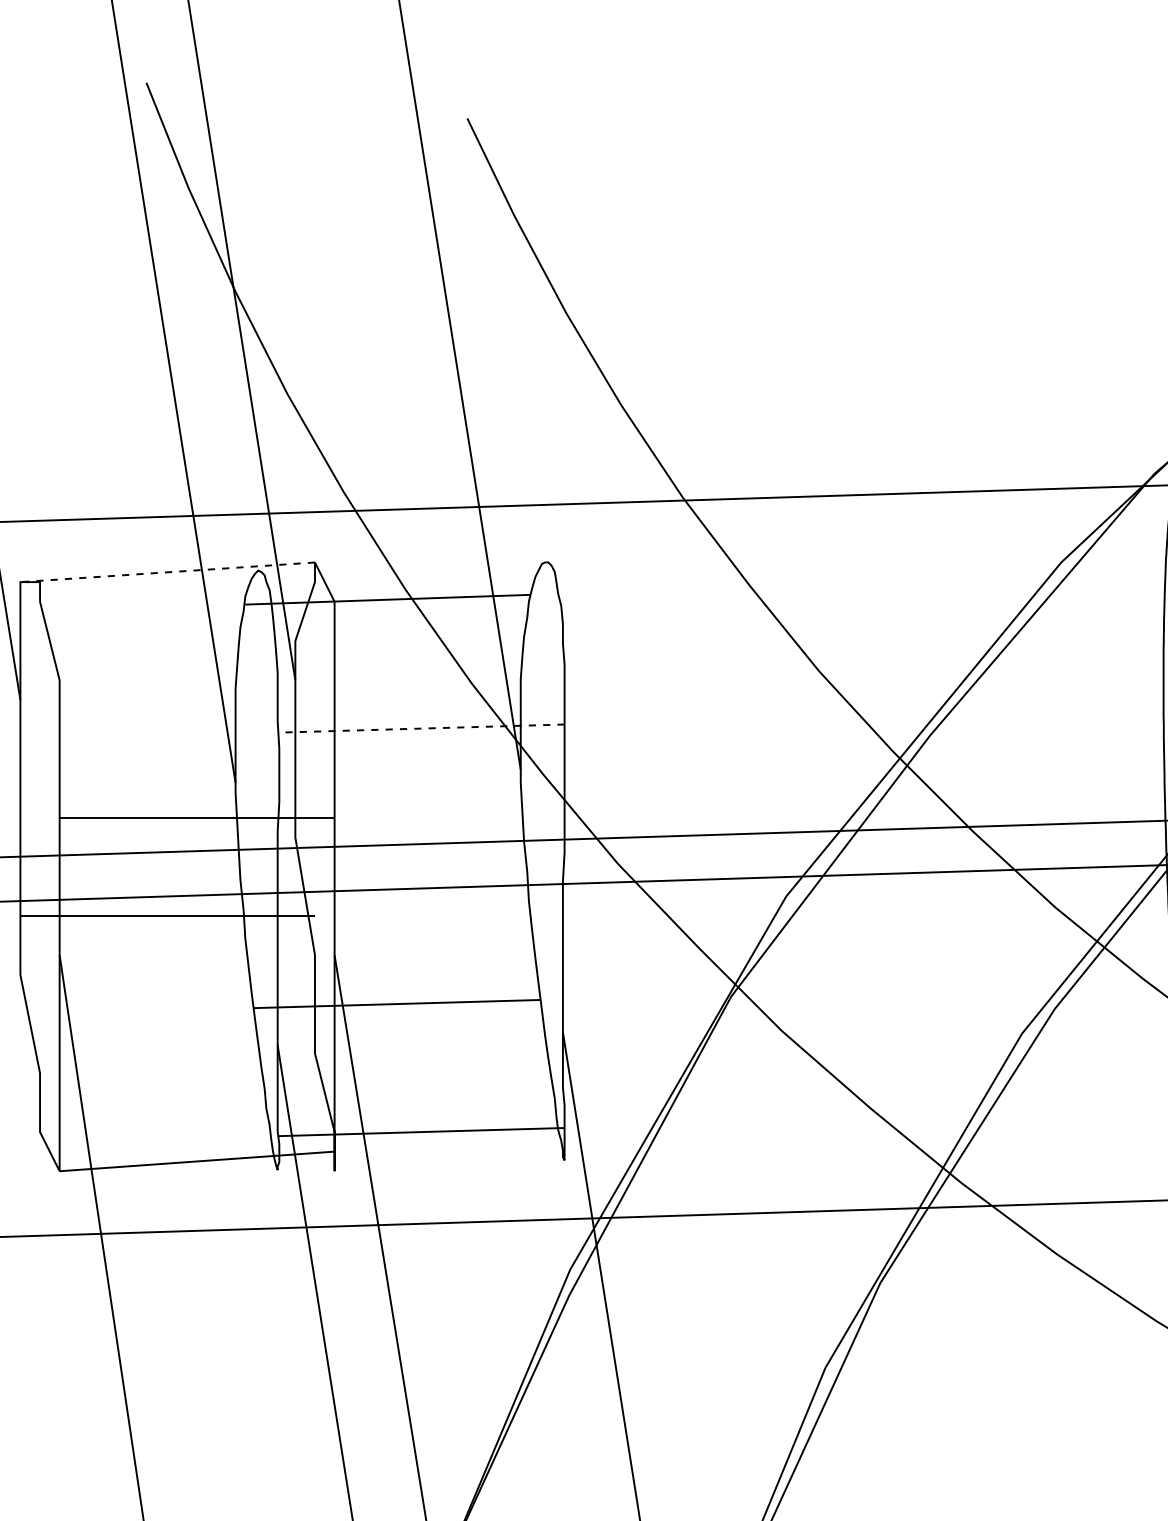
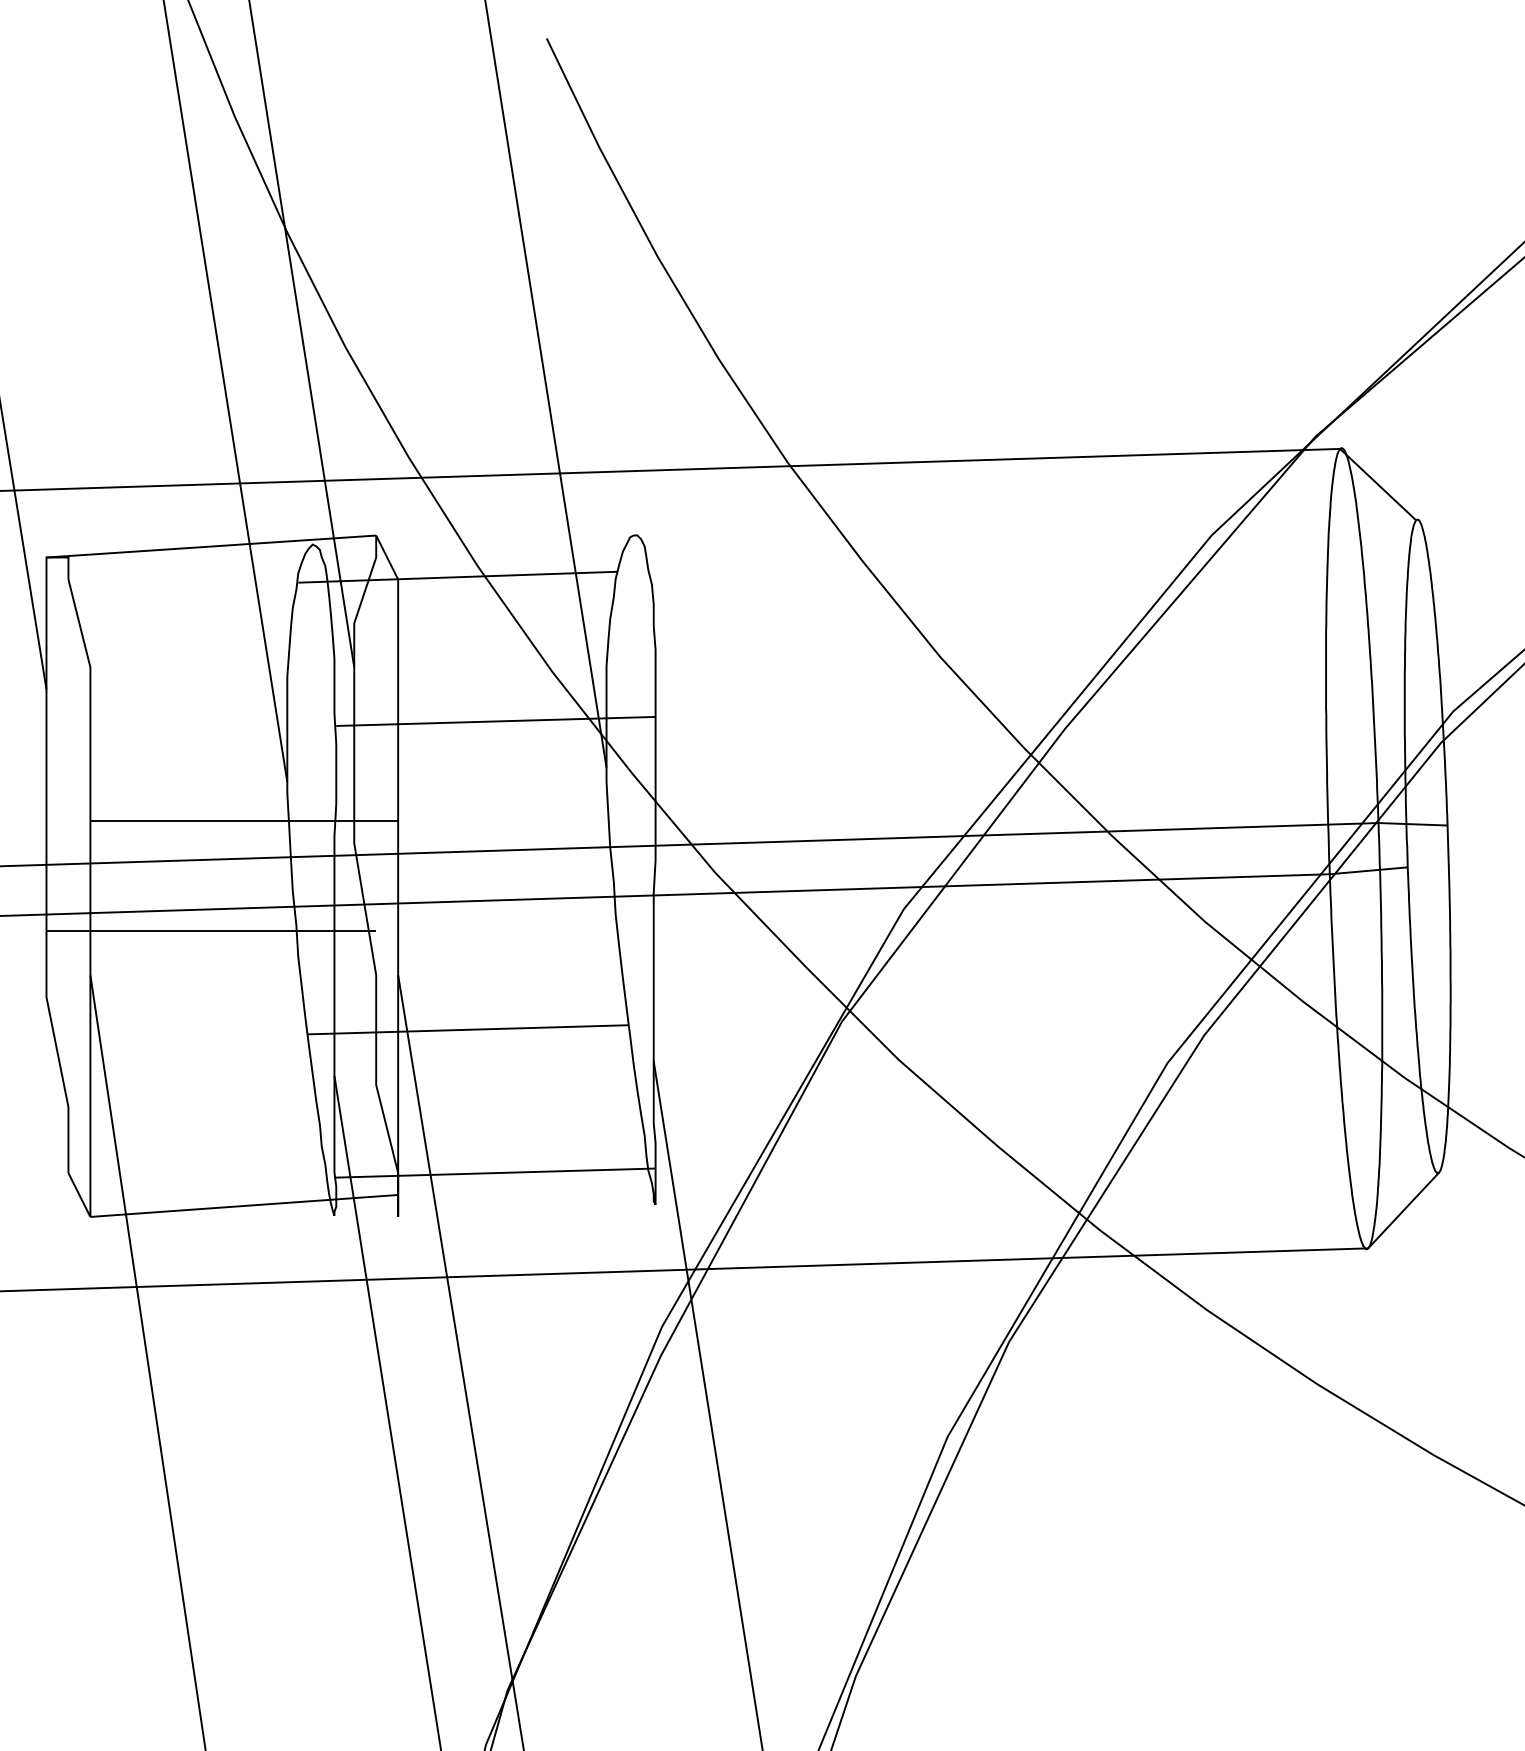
line: (166, 572) -> (210, 546), dashed -> solid
line: (421, 728) -> (495, 721), dashed -> solid

